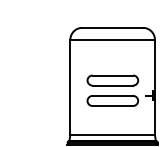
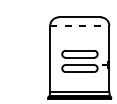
line: (112, 39) -> (79, 25), solid -> dashed

